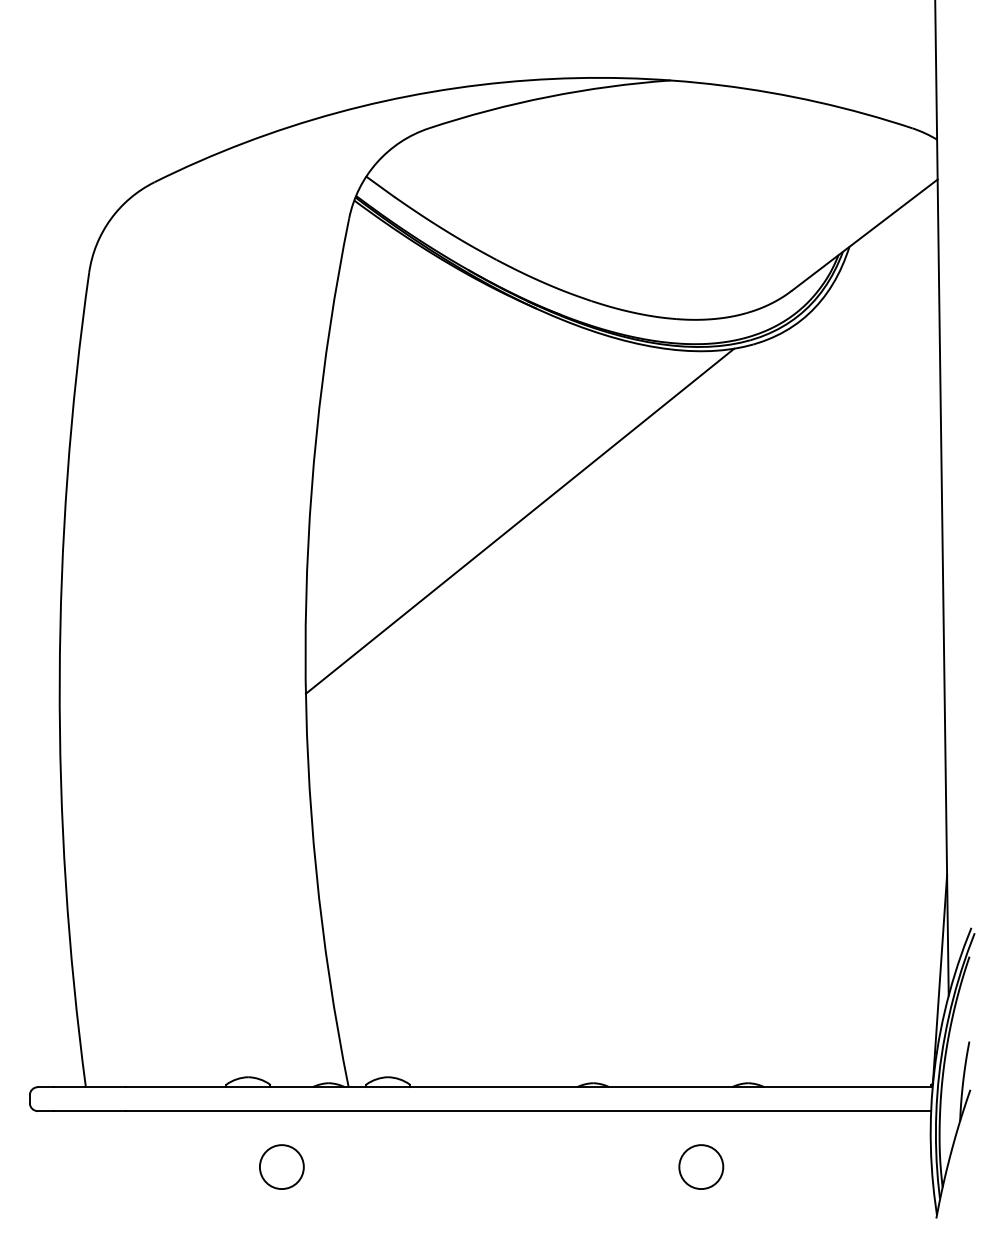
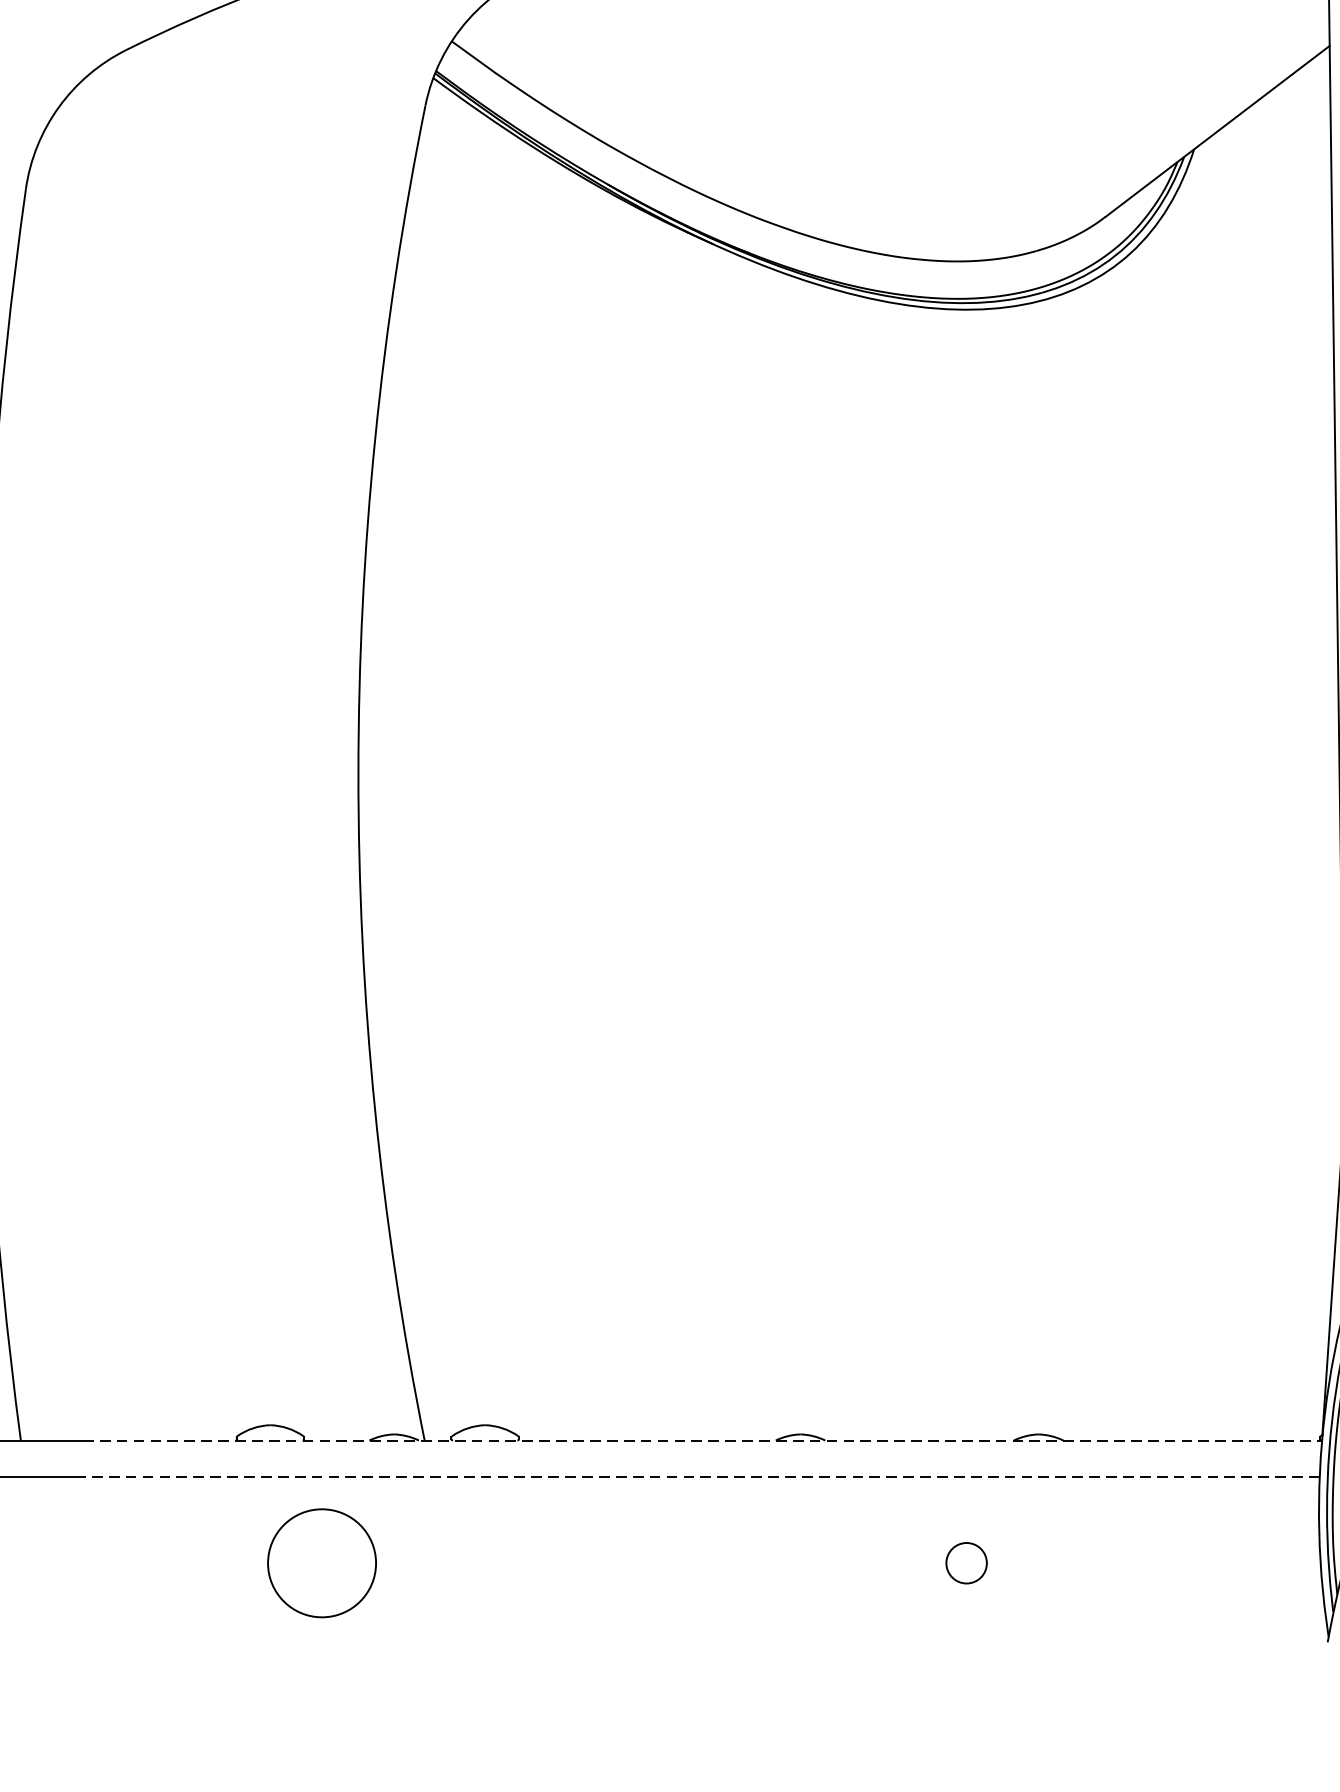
line: (519, 520) -> (687, 569), removed
line: (529, 1087) -> (702, 1441), solid -> dashed
line: (528, 1111) -> (700, 1477), solid -> dashed
circle: (701, 1166) -> (966, 1562), size x0.6
circle: (281, 1167) -> (321, 1563), size x1.6

